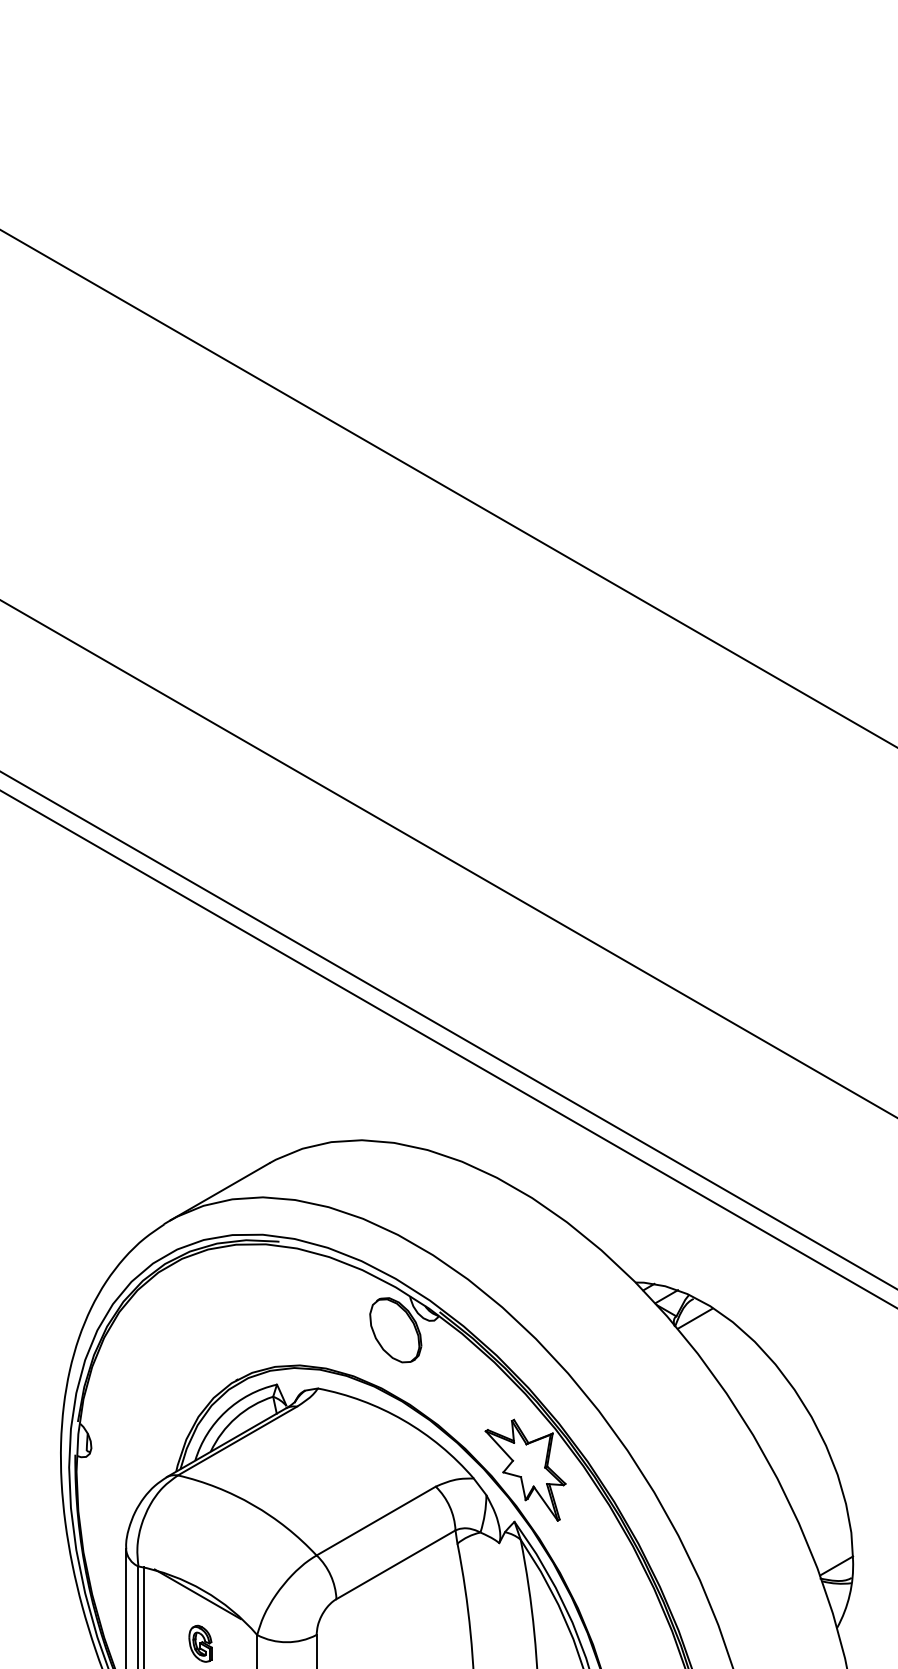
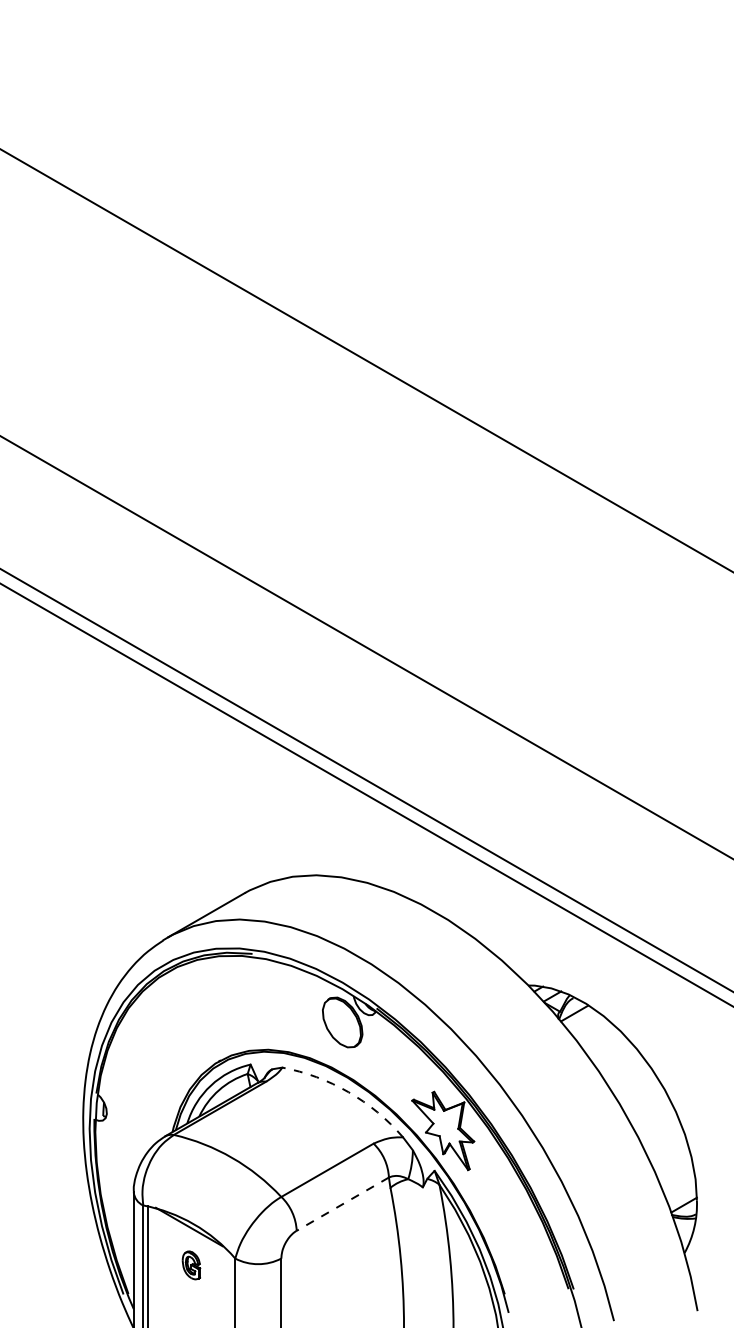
arc: (403, 1420) -> (348, 1092), solid -> dashed
line: (395, 1565) -> (342, 1204), solid -> dashed

